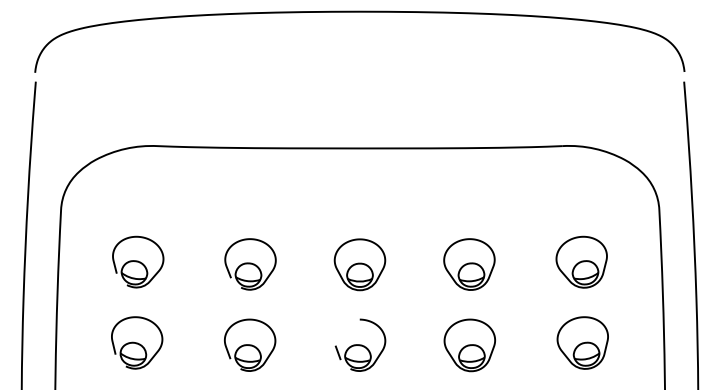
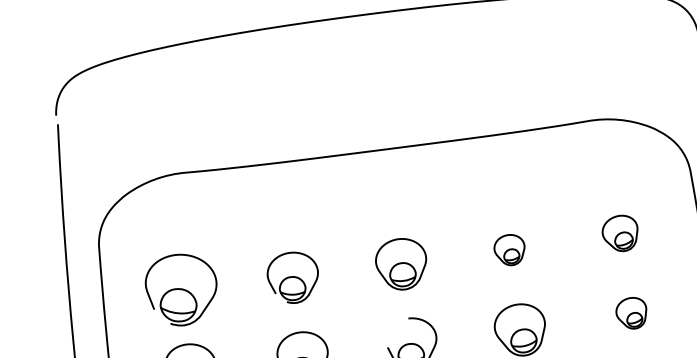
part: (138, 261) -> (182, 289), size x1.4
part: (581, 261) -> (620, 233), size x0.7
part: (469, 264) -> (509, 250), size x0.6
part: (582, 342) -> (631, 312), size x0.6

